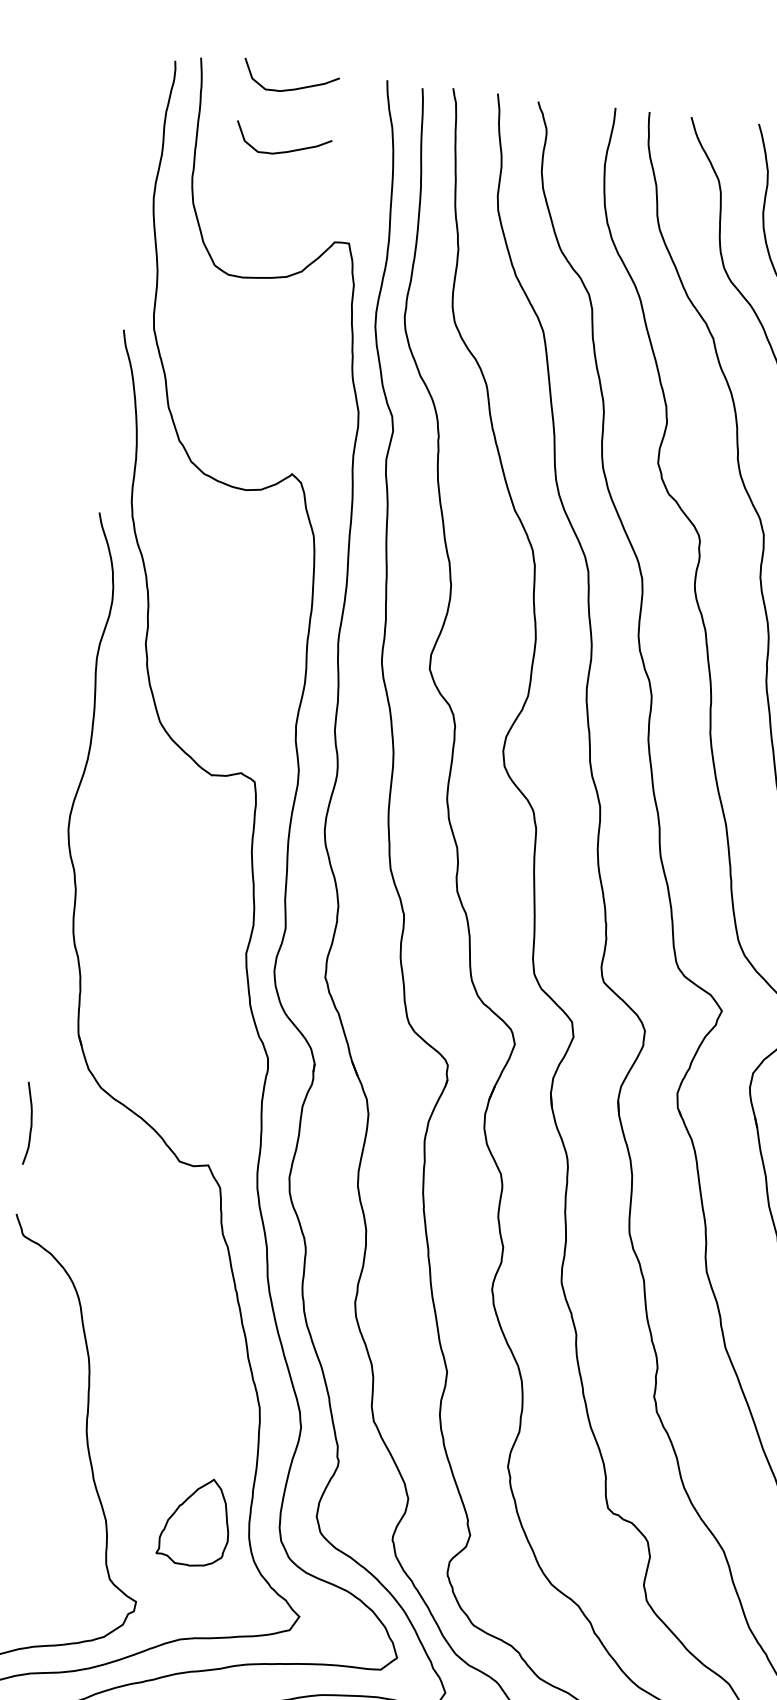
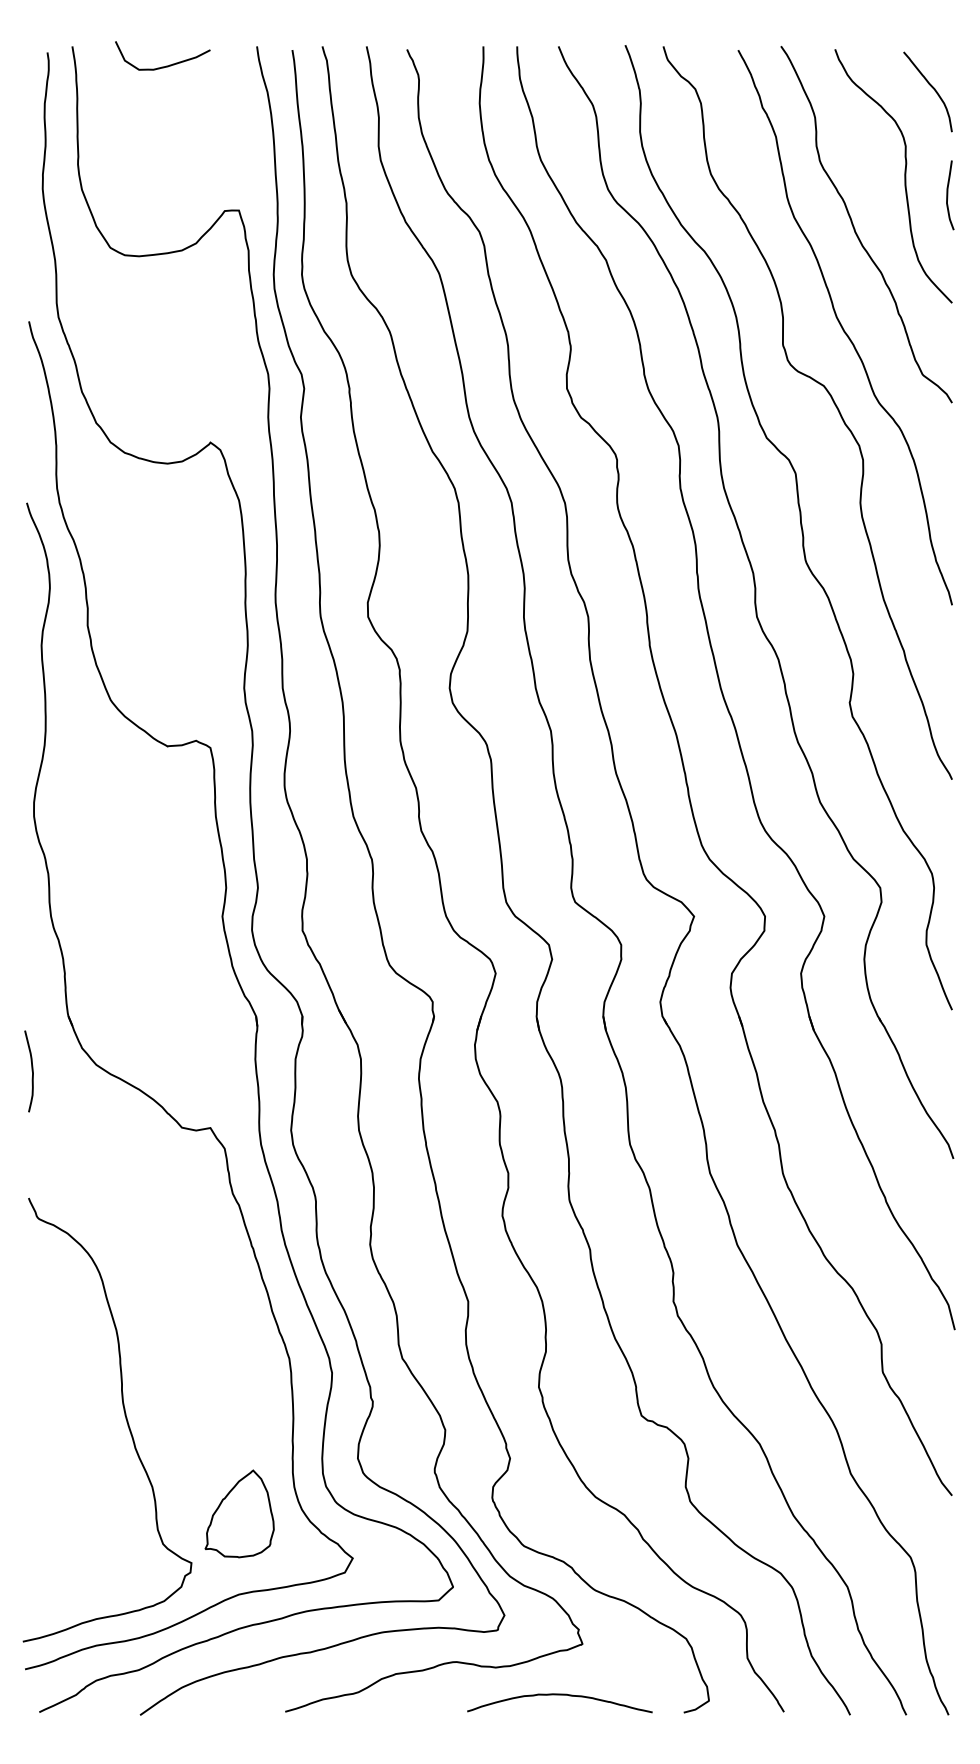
curve: (286, 150) -> (166, 127), removed
curve: (30, 1123) -> (31, 1071), moved
part: (194, 1521) -> (239, 1513), moved

